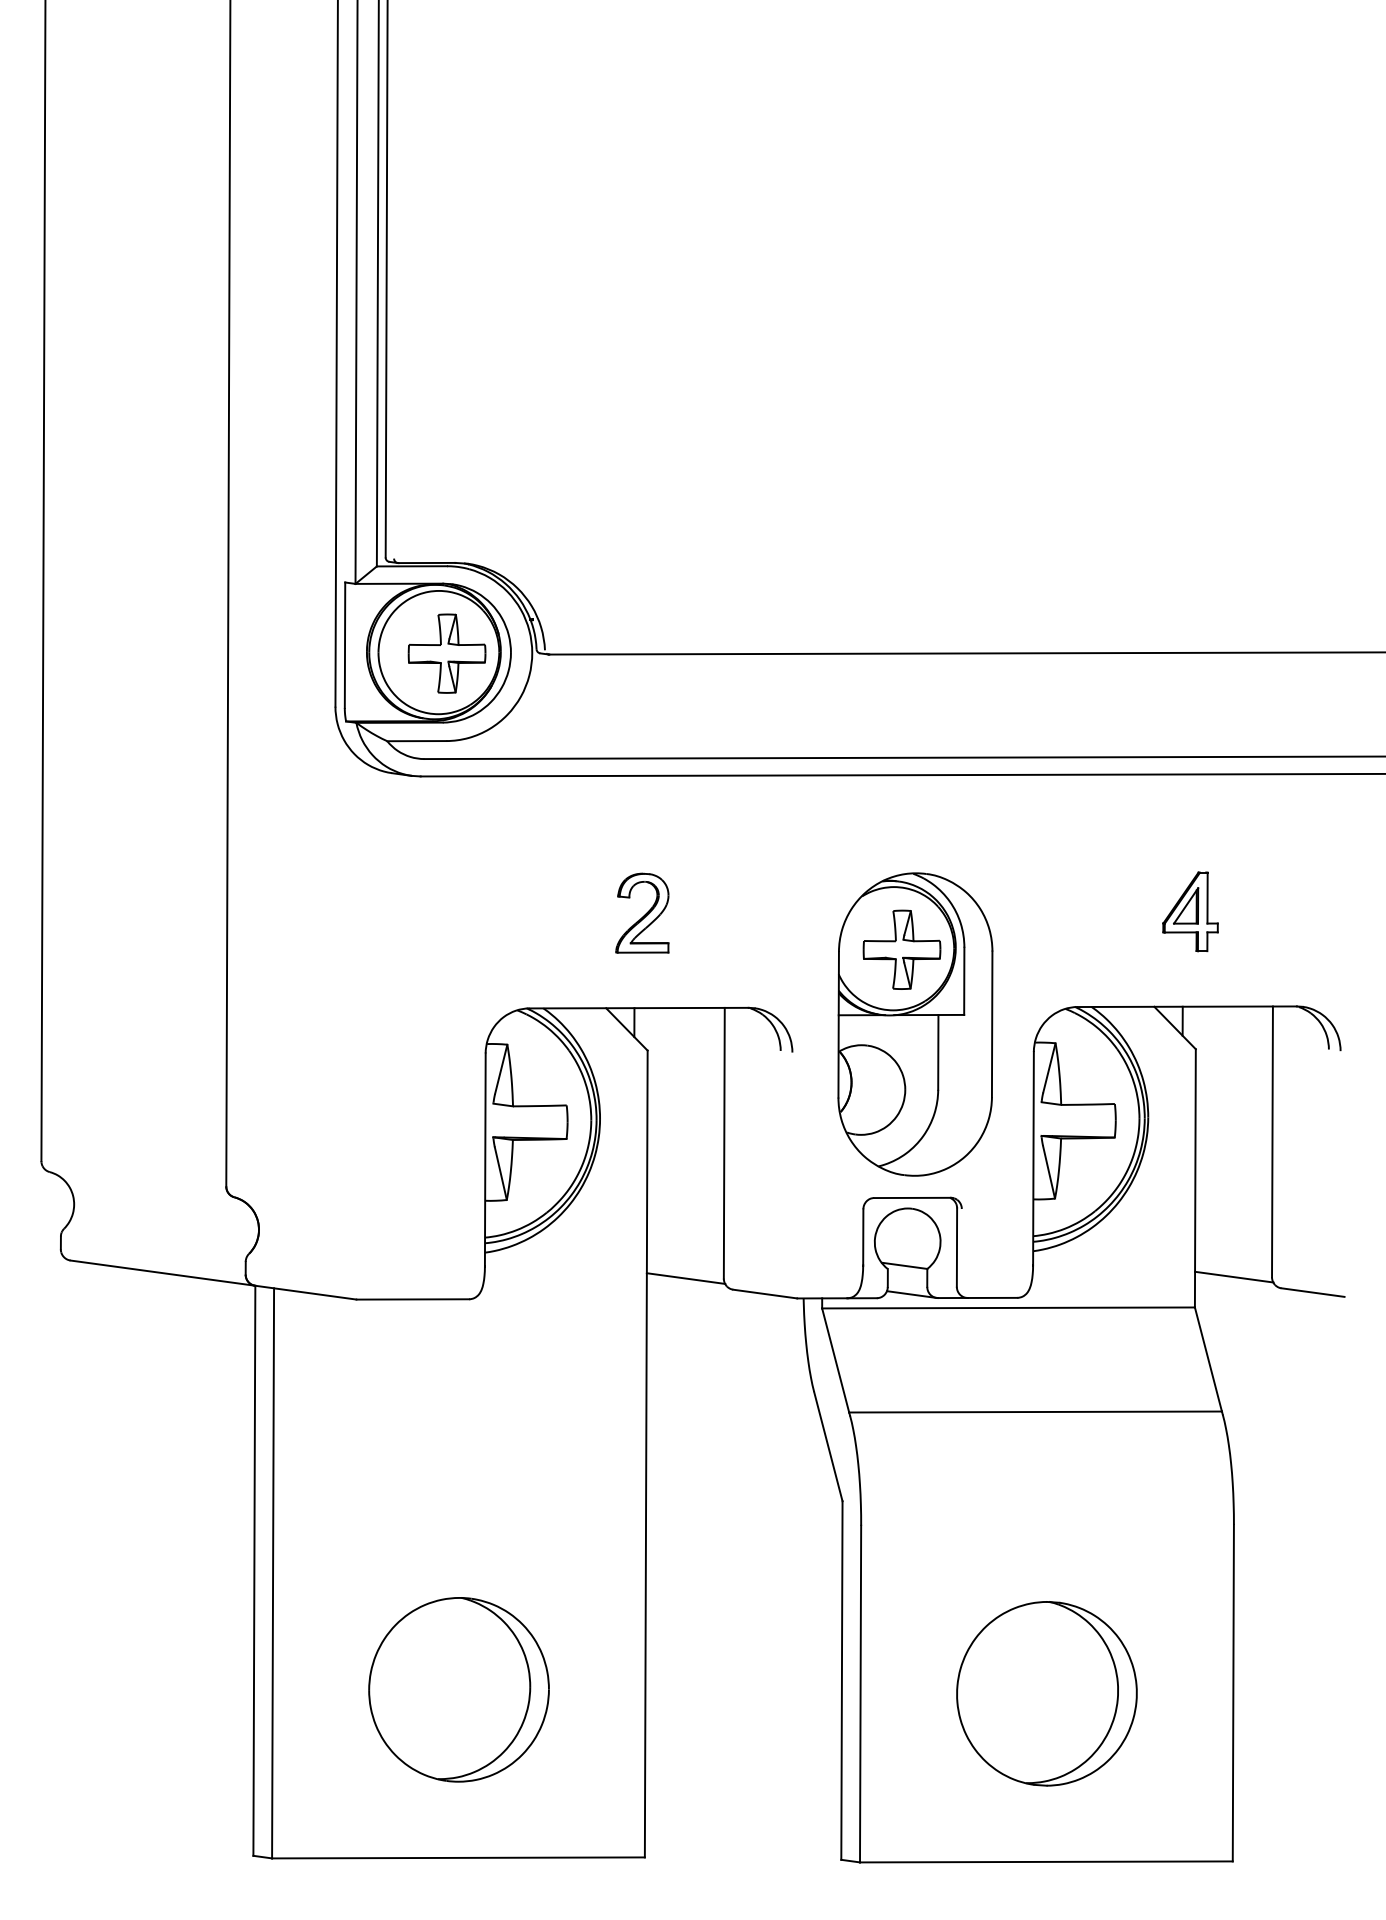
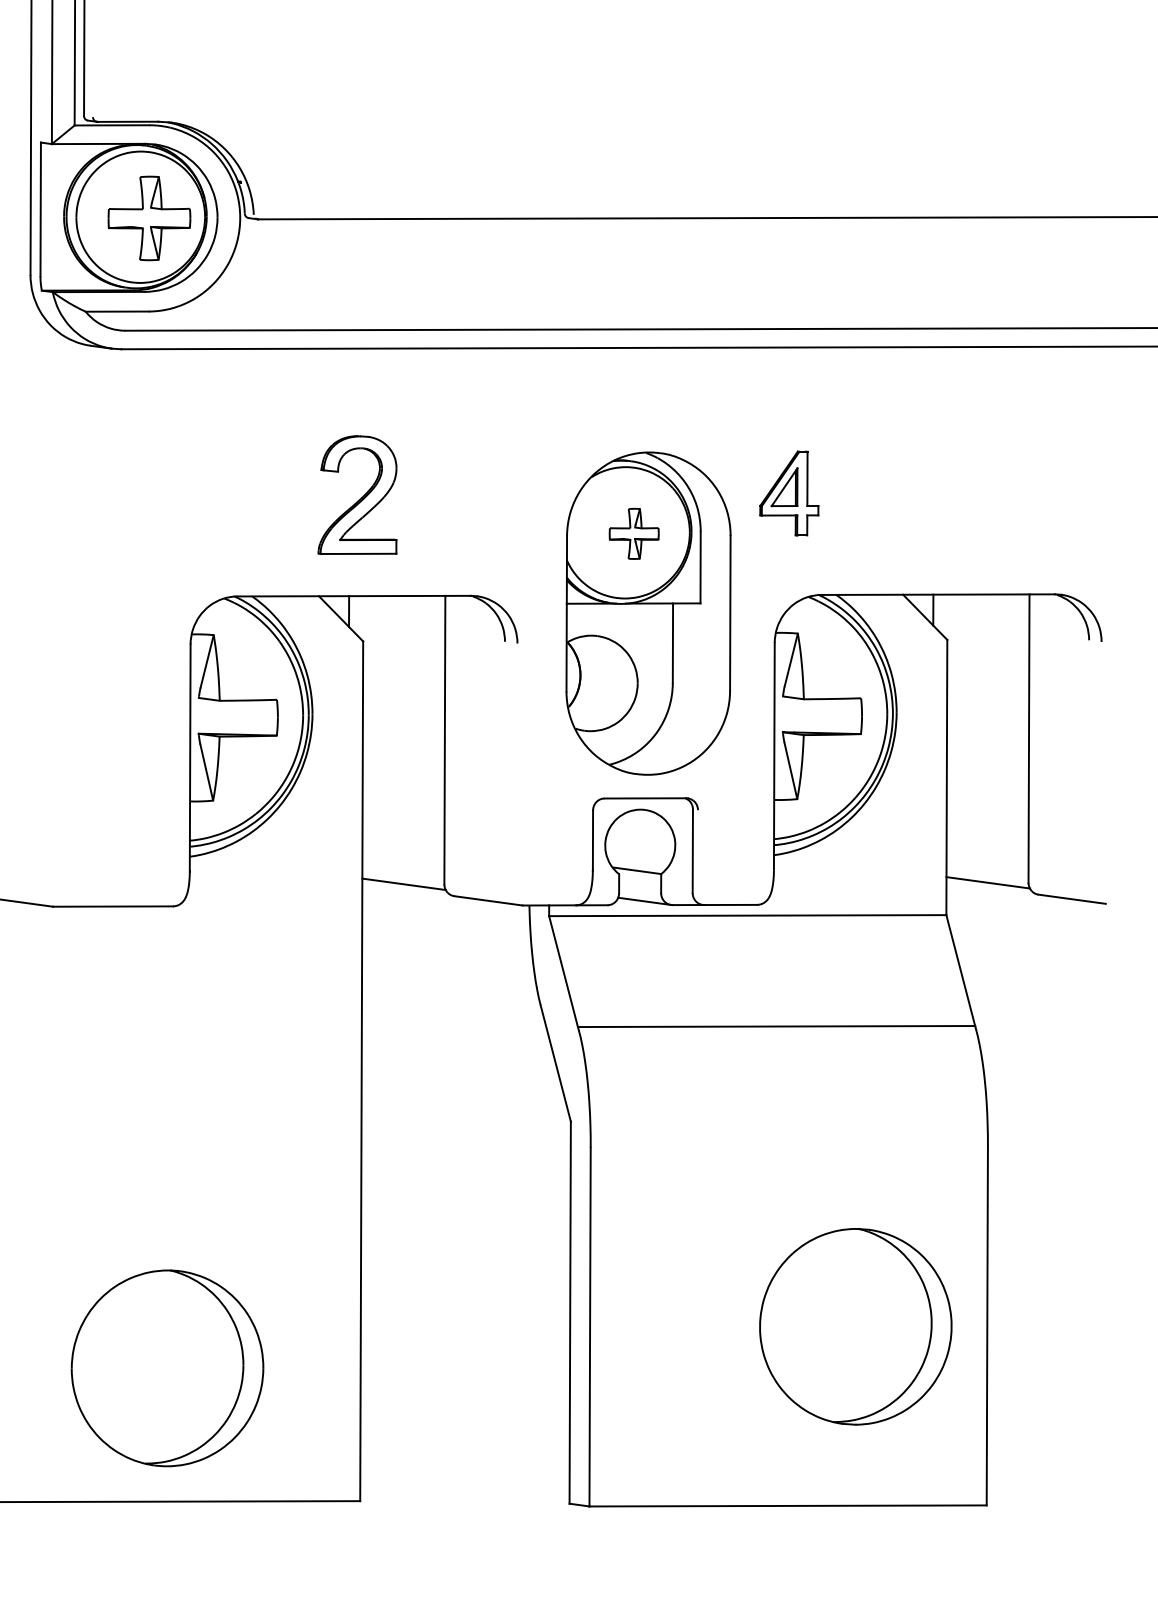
part: (1190, 911) -> (789, 493), moved
part: (642, 912) -> (357, 494), size x1.4
part: (901, 949) -> (633, 533), size x0.6
part: (458, 1689) -> (166, 1368), moved
part: (1046, 1693) -> (855, 1326), moved

